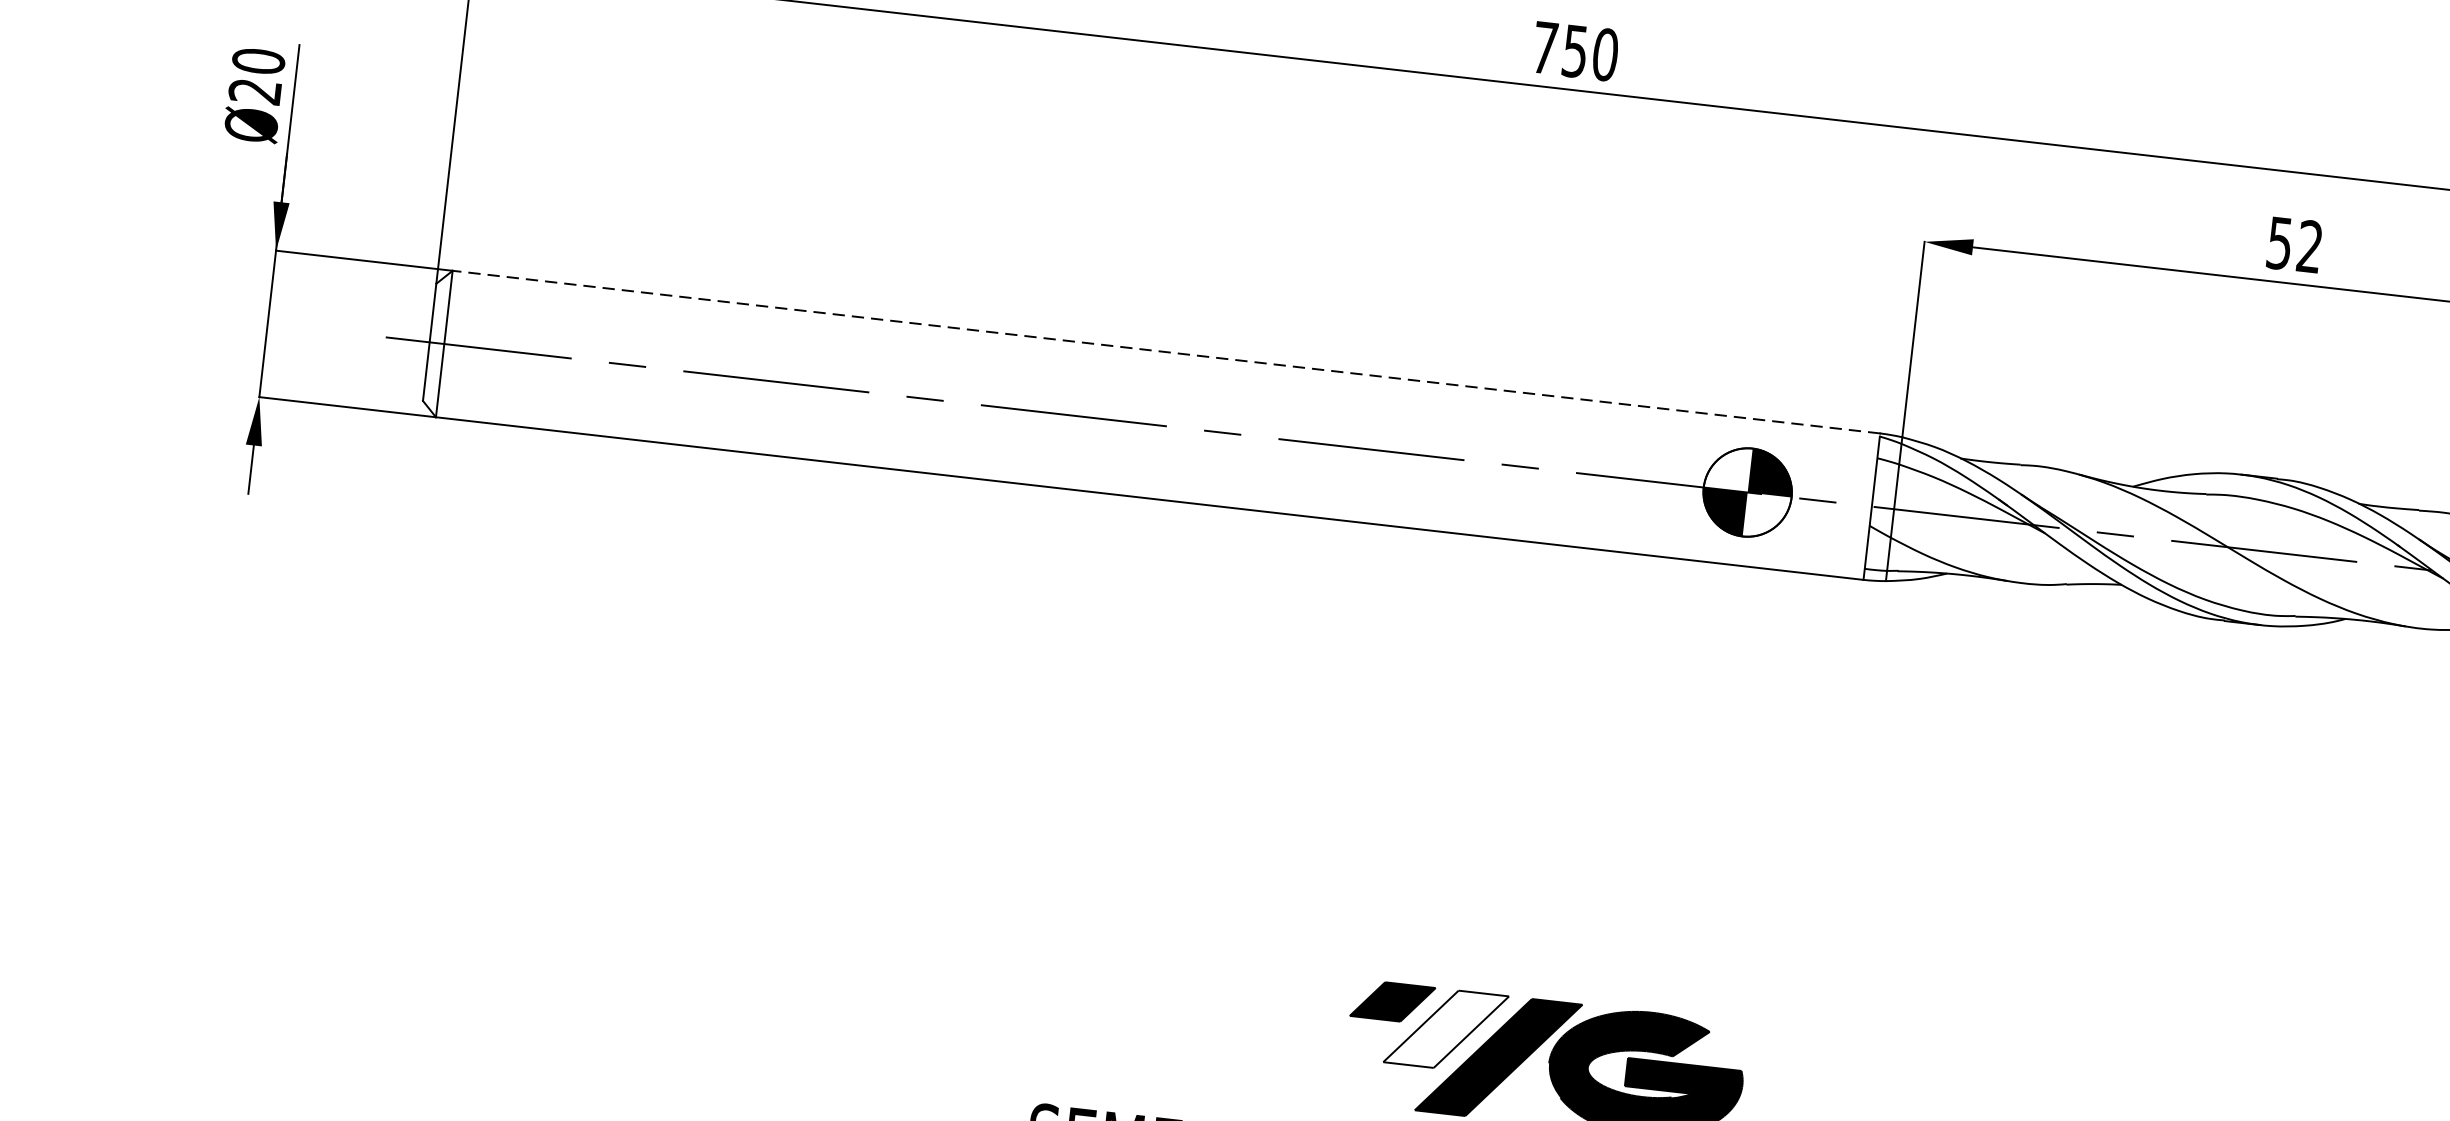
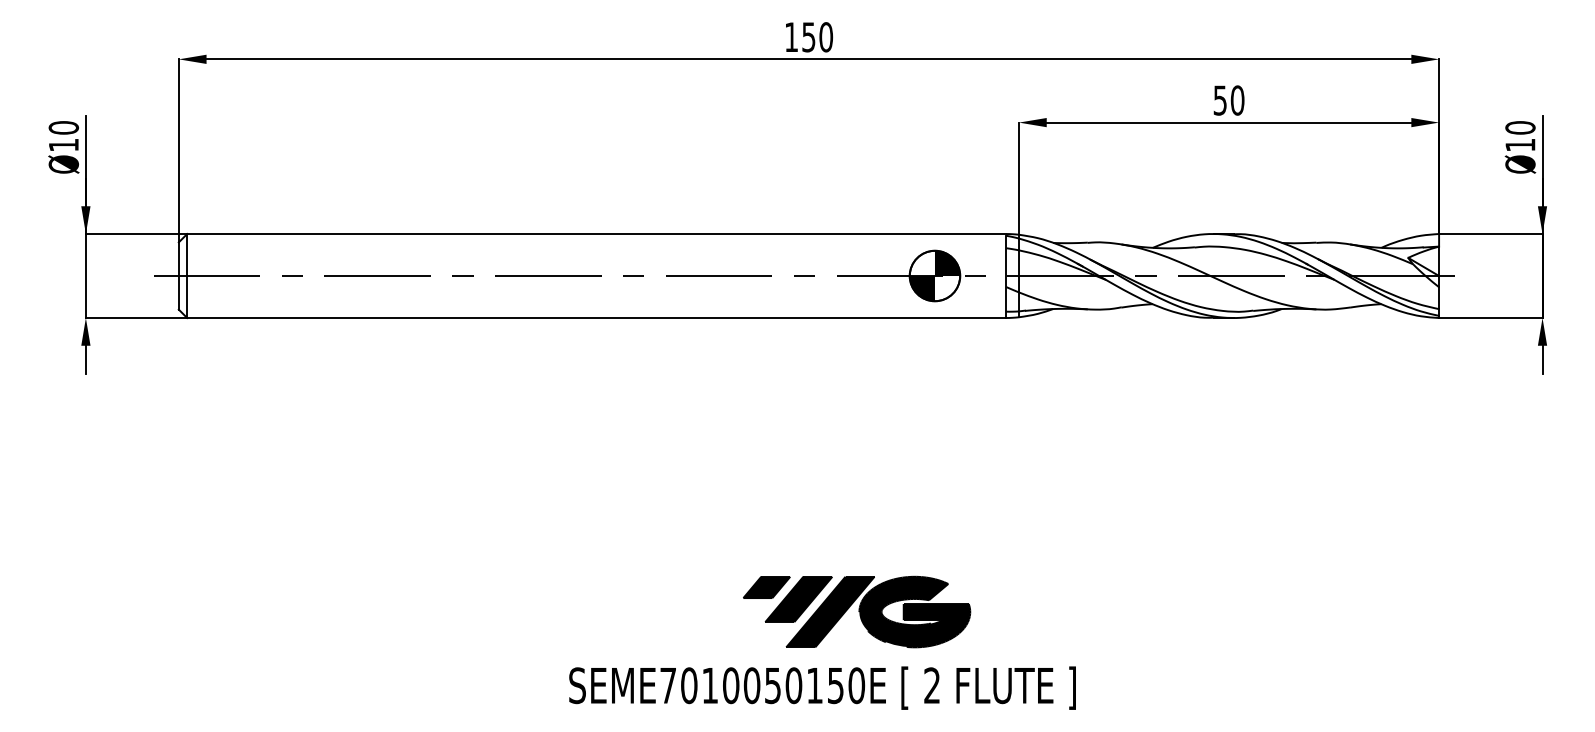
text: (1545, 46) -> (791, 36), 750 -> 150
text: (254, 91) -> (63, 145), Ø20 -> Ø10
text: (2309, 246) -> (1237, 100), 52 -> 50
line: (1165, 352) -> (596, 234), dashed -> solid
fill: (1445, 1029) -> (798, 599), added

